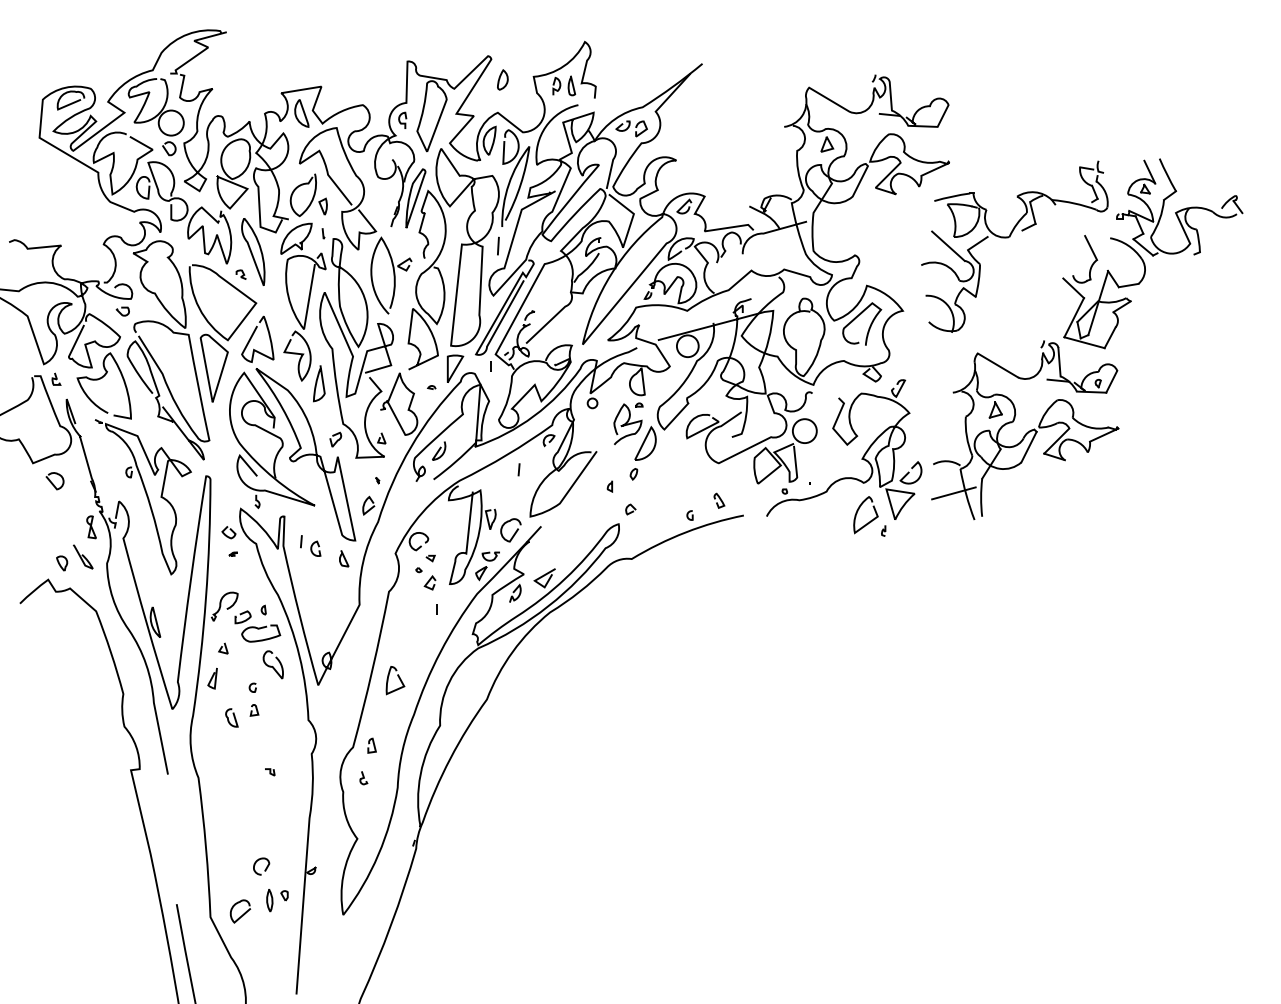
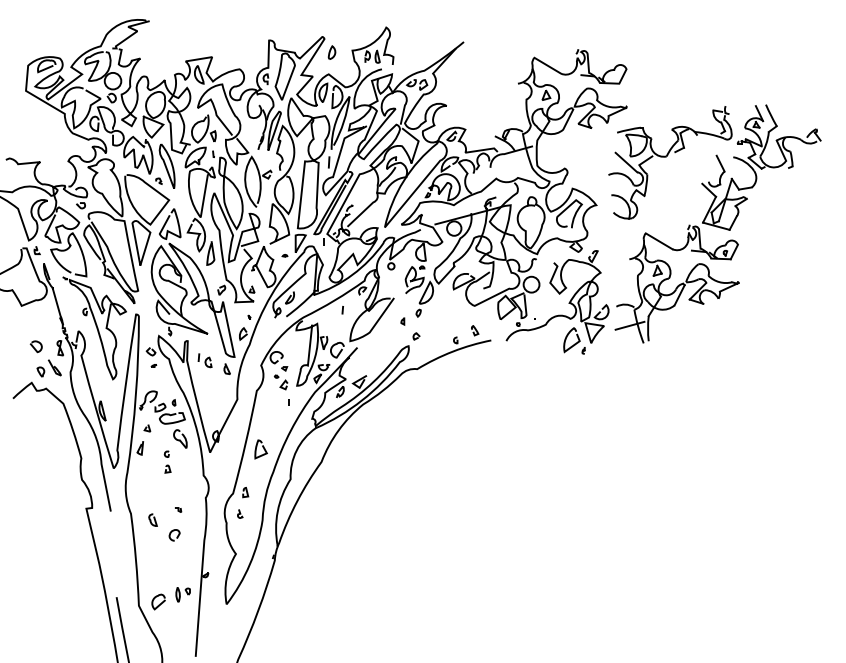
curve: (52, 480) -> (34, 346), moved
curve: (229, 716) -> (151, 519), moved
curve: (264, 869) -> (176, 537), moved

